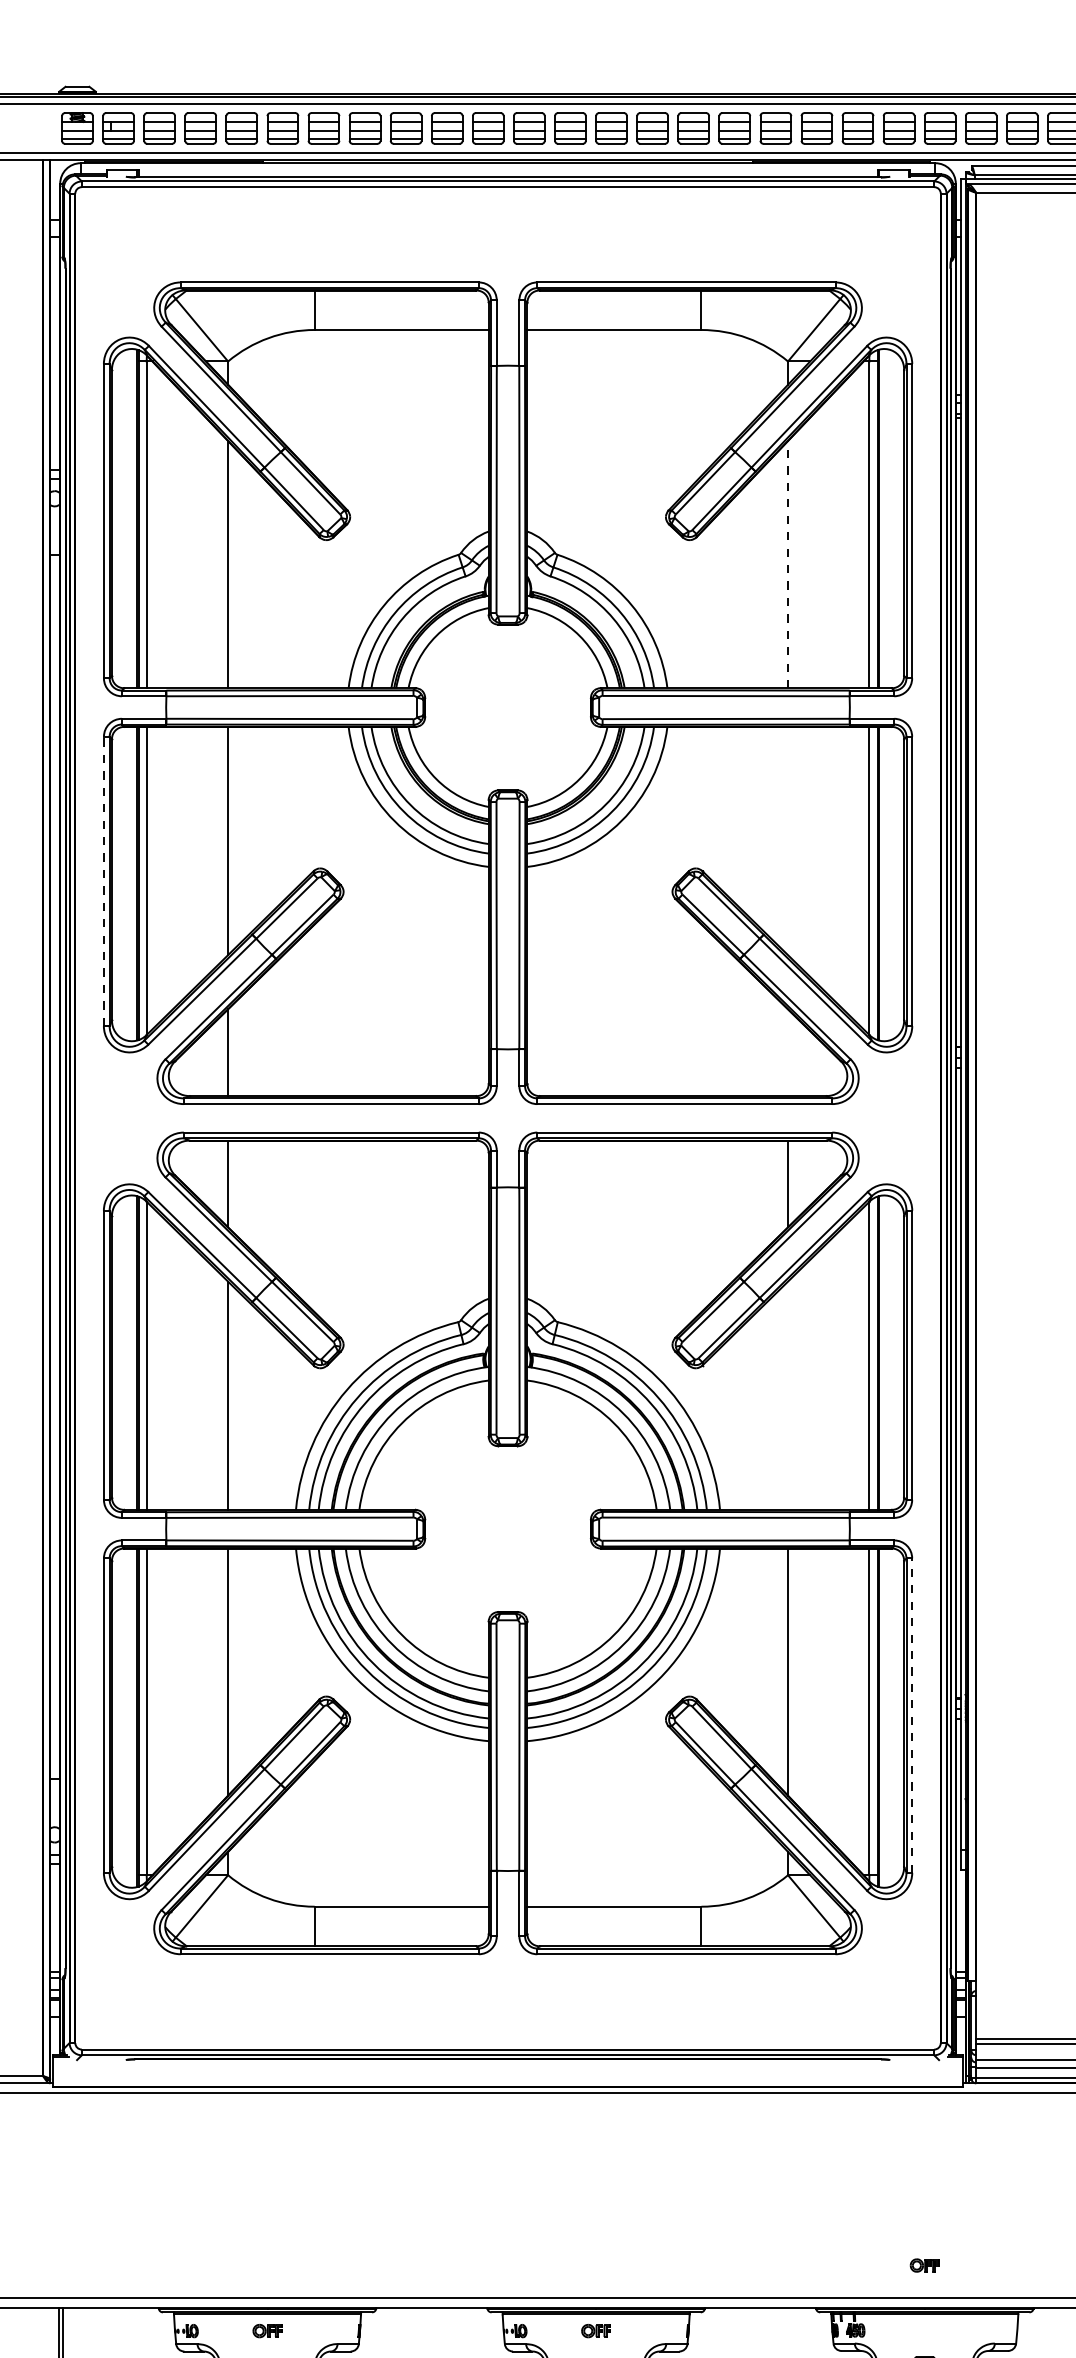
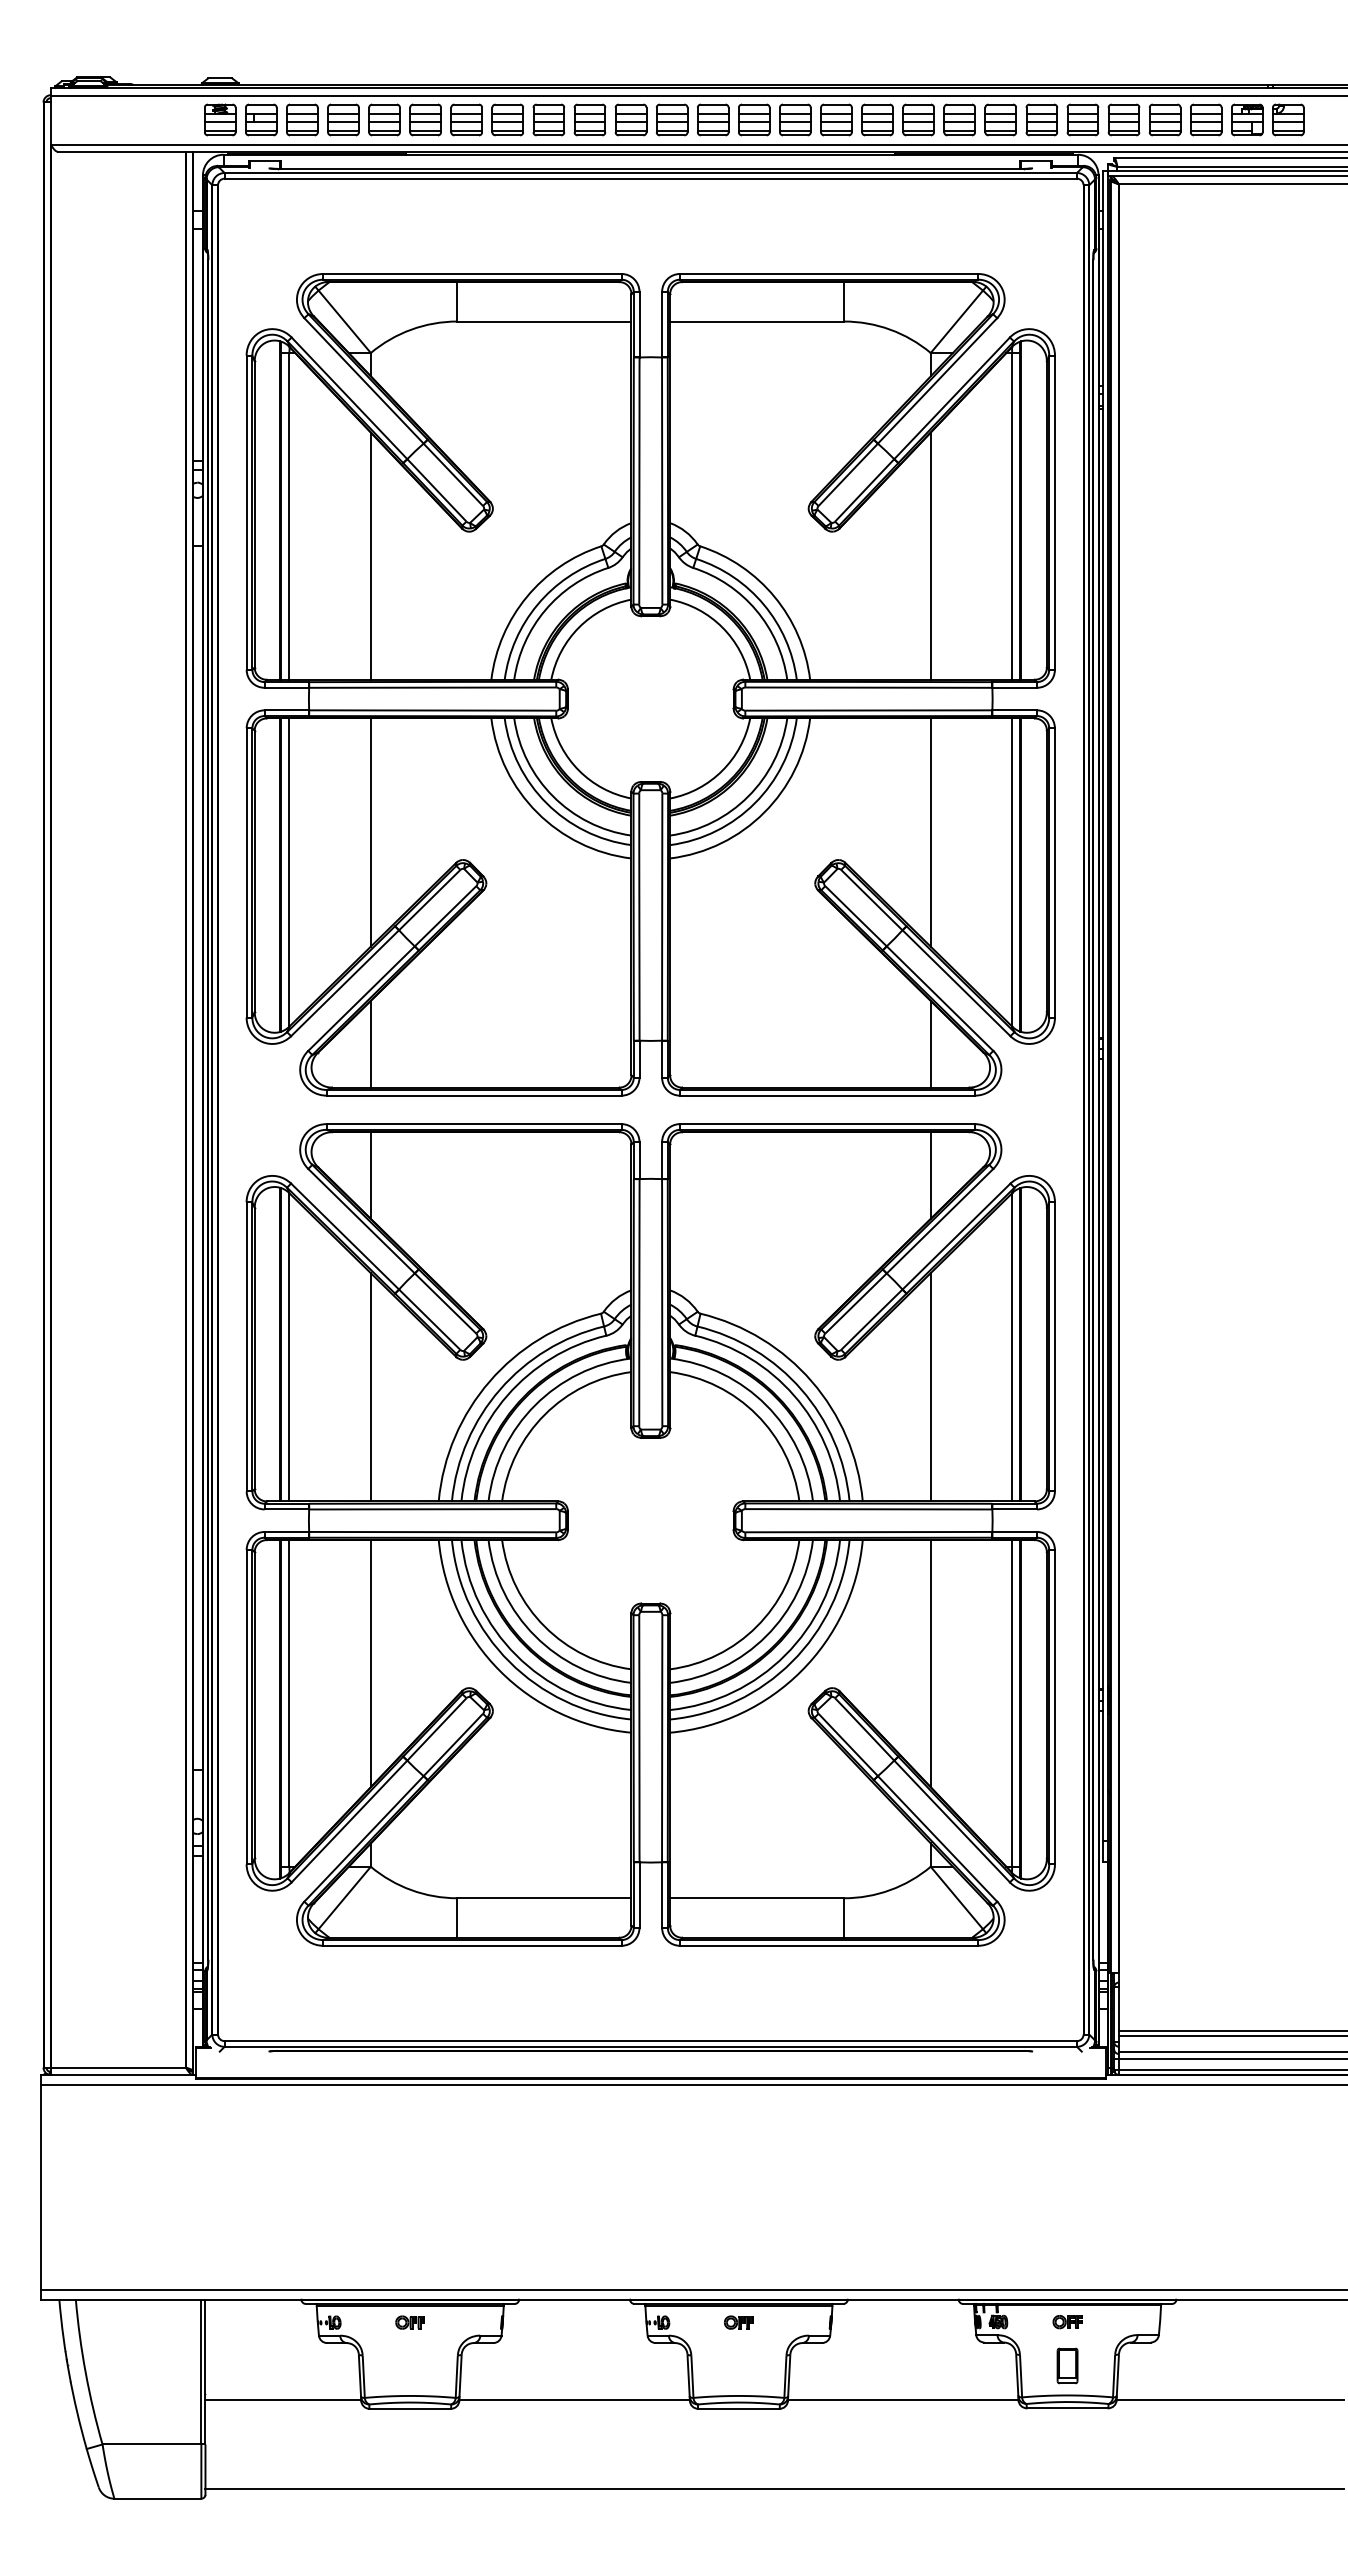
line: (787, 564) -> (930, 556), dashed -> solid
line: (787, 840) -> (930, 832), added
line: (103, 880) -> (246, 872), dashed -> solid
line: (787, 1051) -> (930, 1043), added
line: (787, 1395) -> (930, 1387), added
line: (912, 1714) -> (1055, 1706), dashed -> solid
part: (924, 2265) -> (1067, 2322), moved

